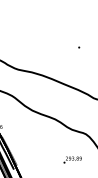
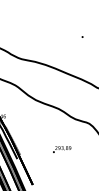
text: (73, 159) -> (62, 149), moved

